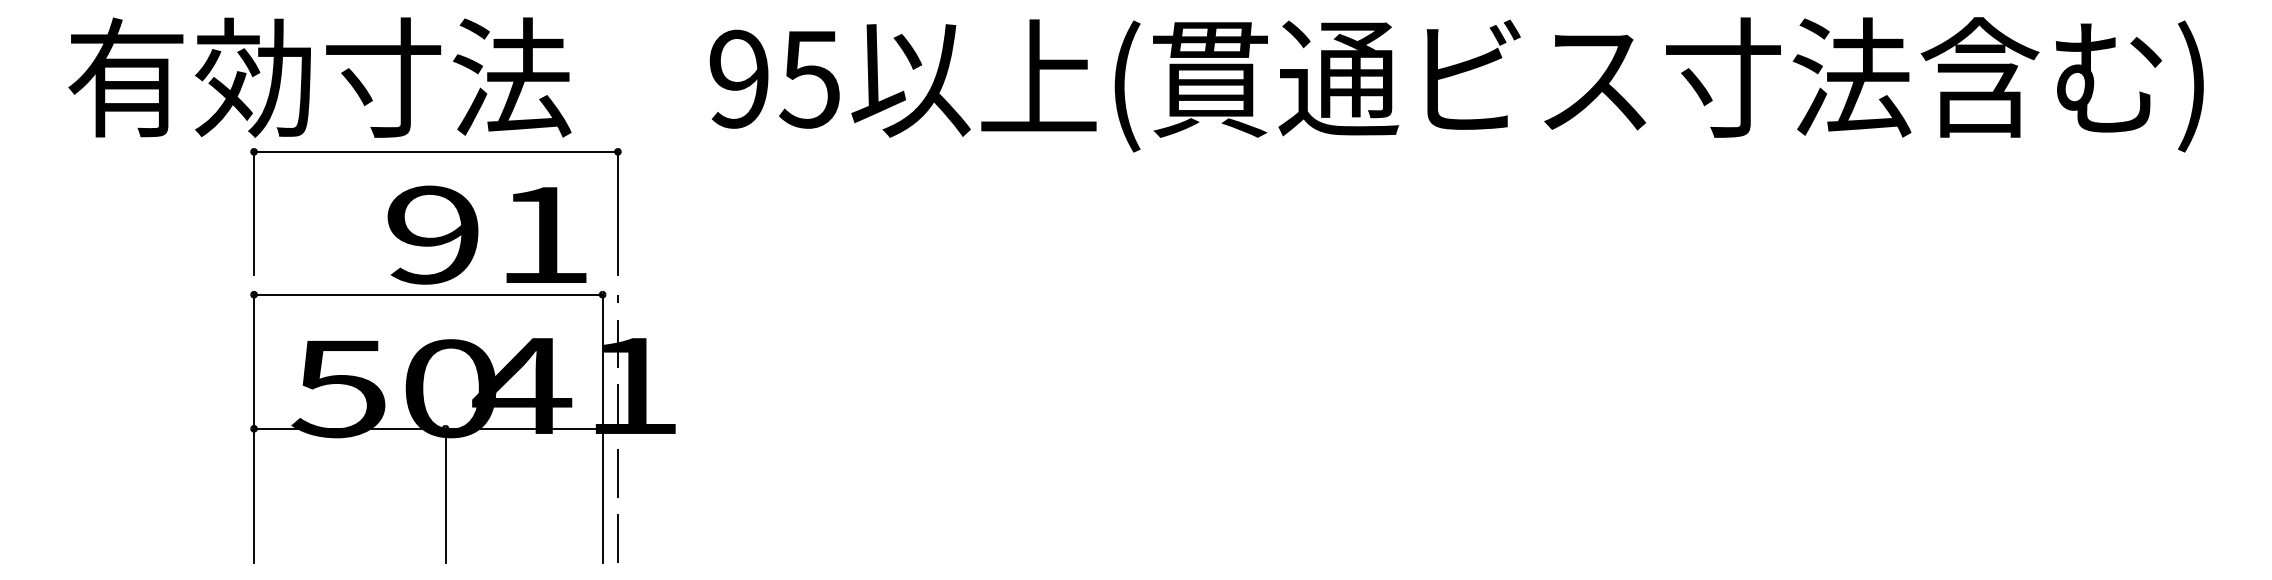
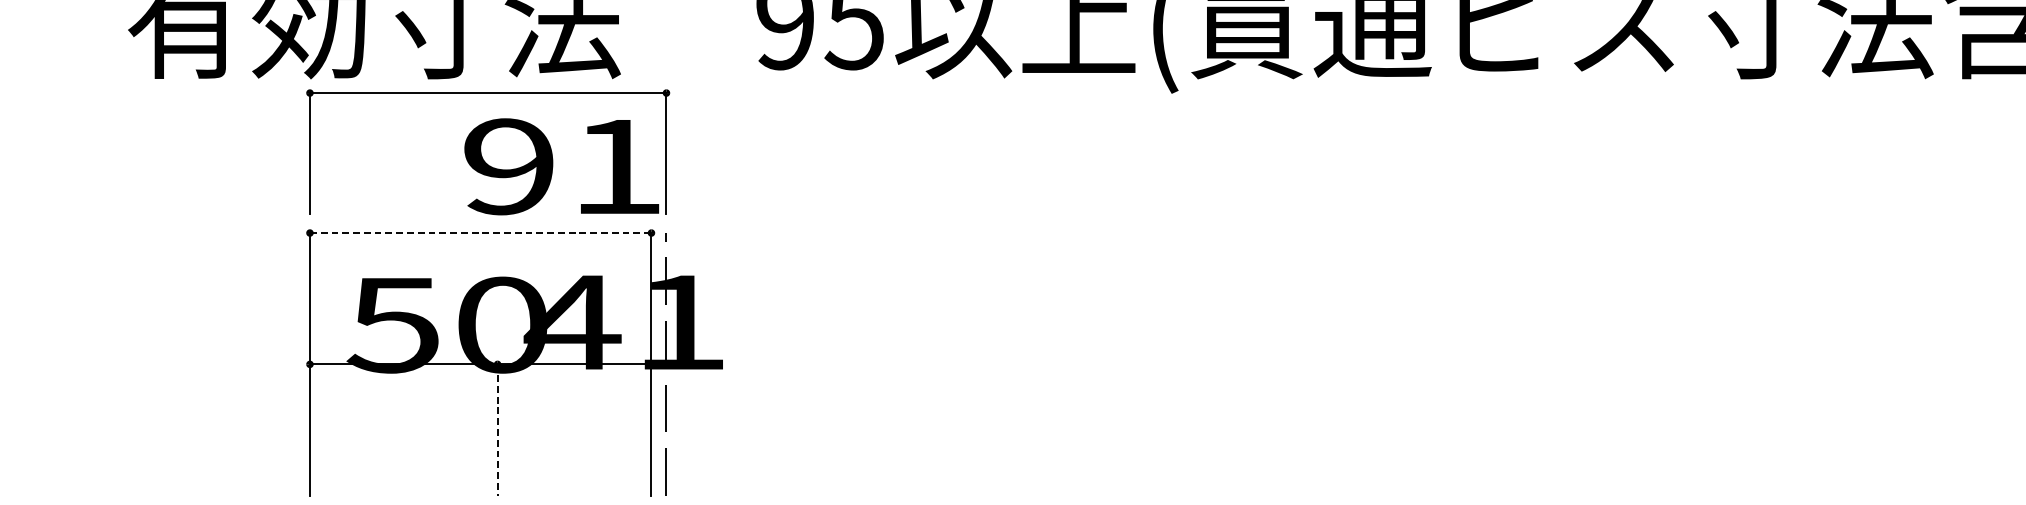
text: (486, 234) -> (561, 166), moved
line: (428, 294) -> (480, 232), solid -> dashed
line: (445, 496) -> (497, 430), solid -> dashed

